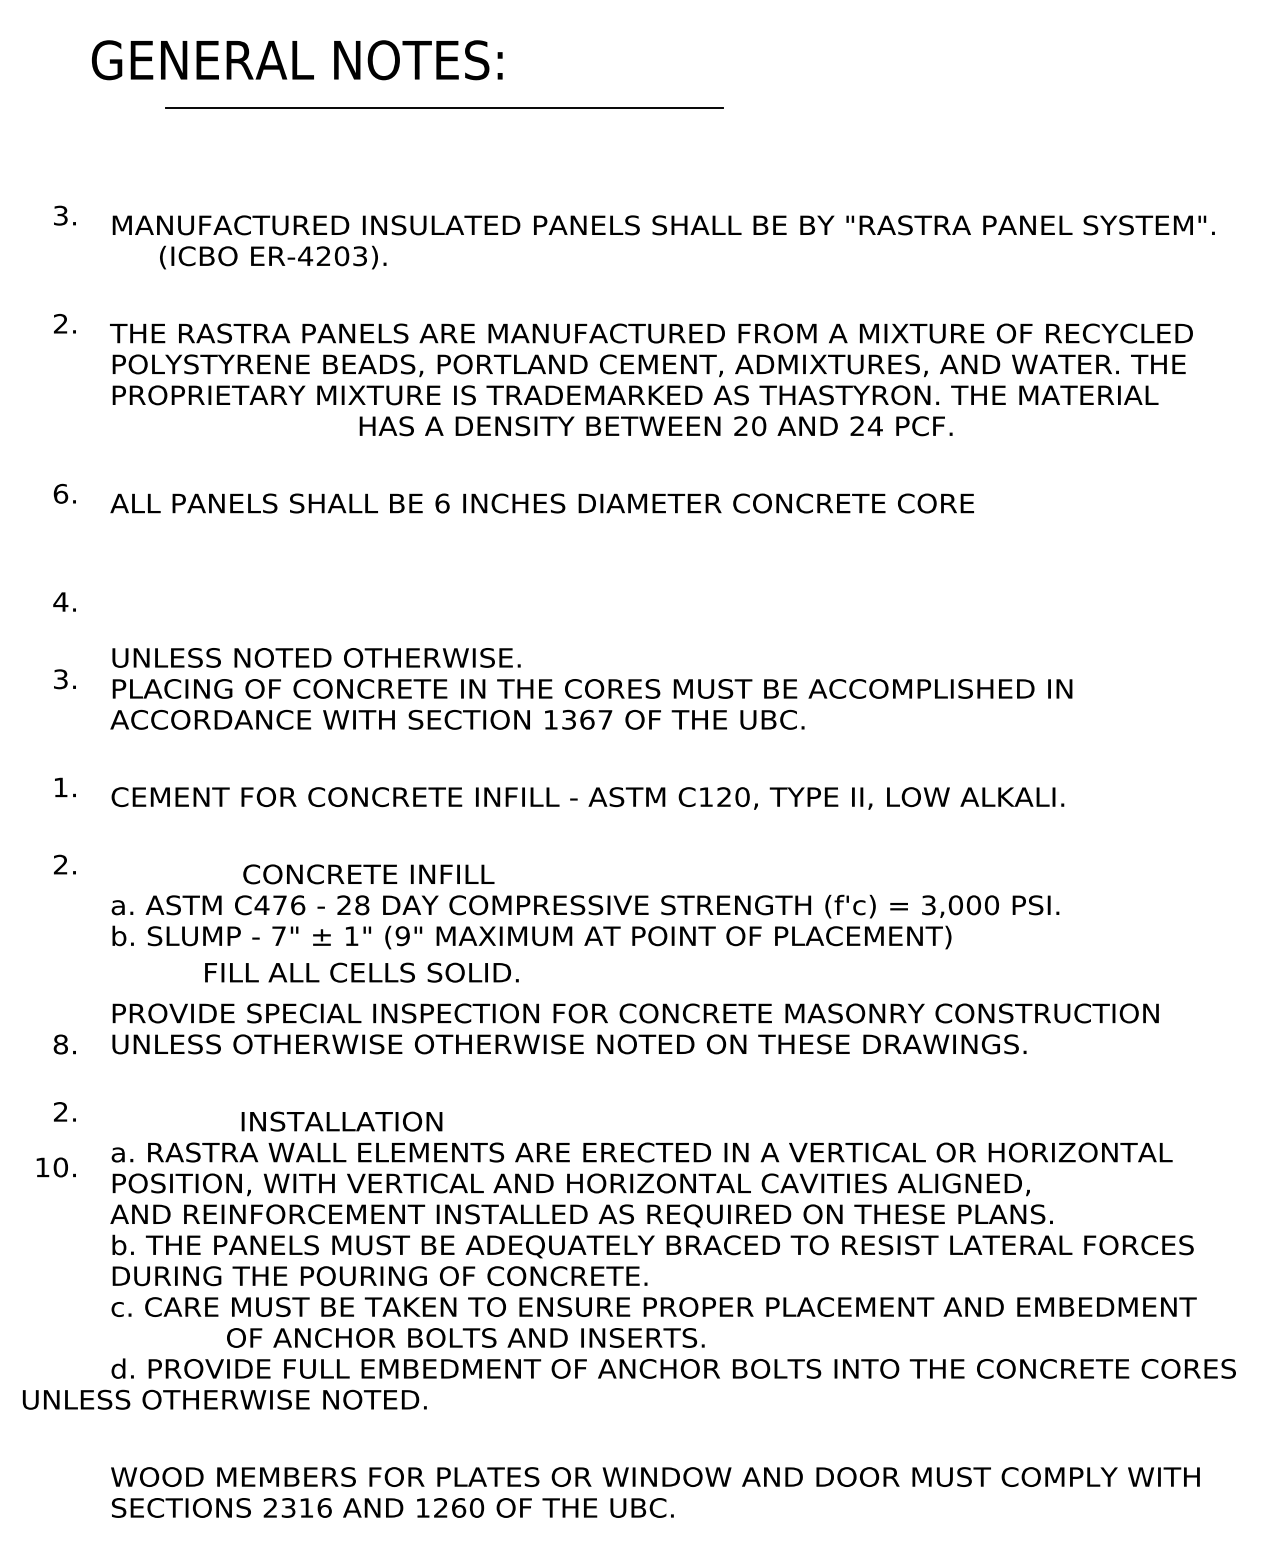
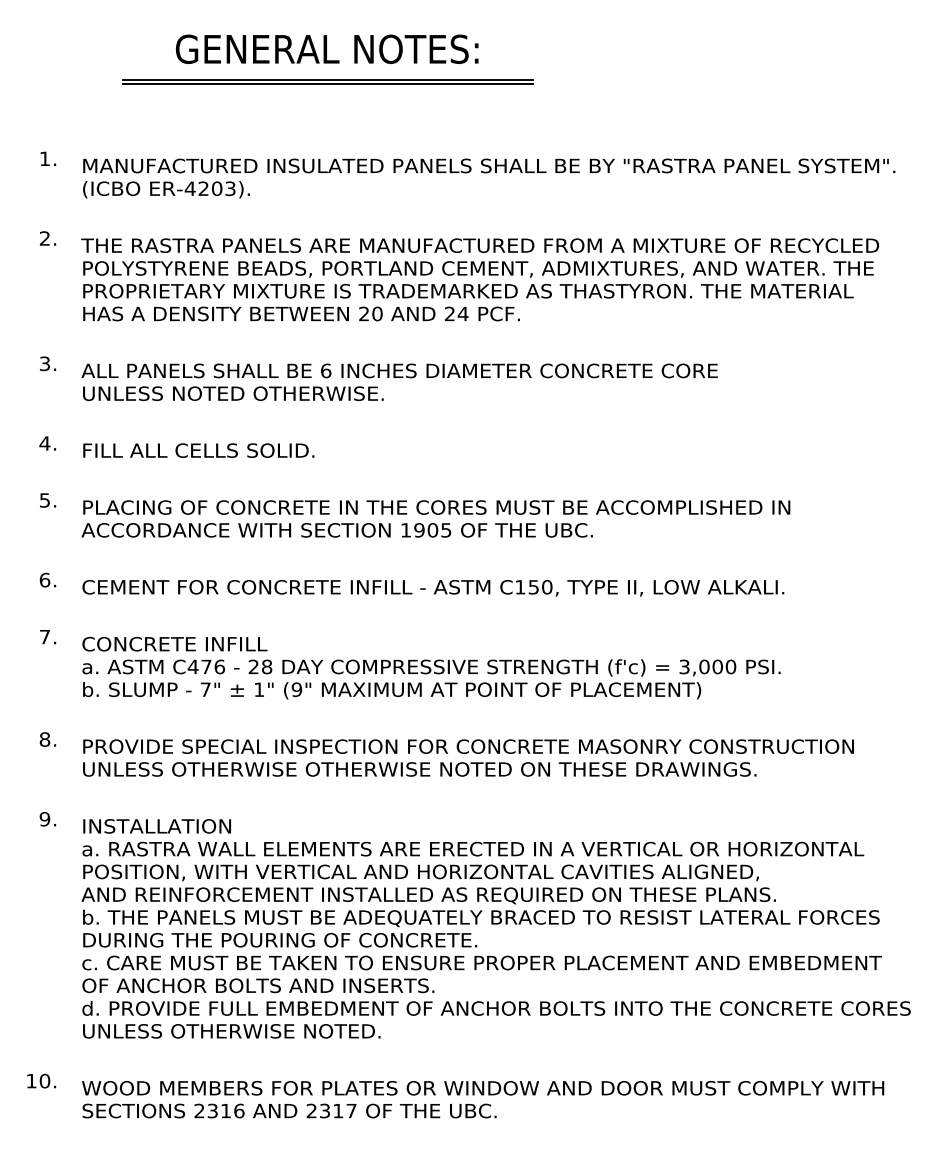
text: (296, 59) -> (326, 48), moved
line: (444, 114) -> (327, 84), added
text: (60, 215) -> (44, 158), 3. -> 1.
text: (273, 257) -> (166, 189), moved
text: (656, 425) -> (301, 313), moved
text: (60, 493) -> (44, 363), 6. -> 3.
text: (316, 657) -> (233, 393), moved
text: (60, 677) -> (44, 499), 3. -> 5.
text: (586, 720) -> (432, 530), 1367 -> 1905
text: (60, 786) -> (44, 579), 1. -> 6.
text: (723, 797) -> (533, 587), C120, -> C150,
text: (60, 863) -> (44, 636), 2. -> 7.
text: (368, 873) -> (174, 643), moved
text: (361, 972) -> (198, 450), moved
text: (64, 1044) -> (47, 739), moved
text: (60, 1112) -> (44, 819), 2. -> 9.
text: (341, 1121) -> (156, 826), moved
text: (56, 1166) -> (41, 1080), moved
text: (465, 1337) -> (258, 985), moved
text: (224, 1400) -> (231, 1031), moved
text: (449, 1507) -> (331, 1110), 1260 -> 2317

